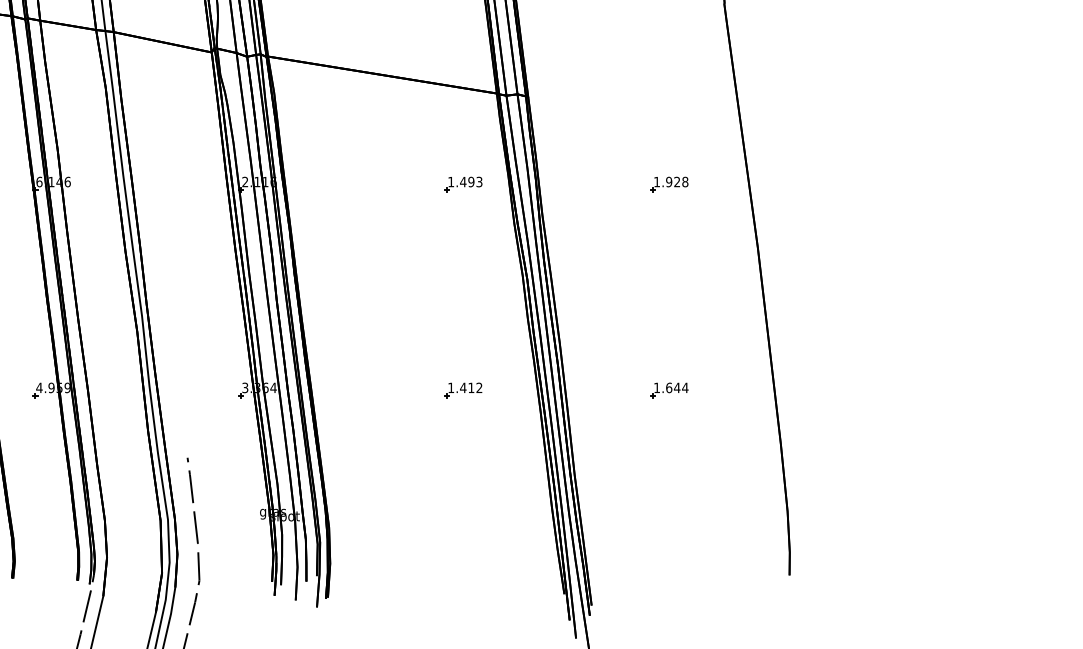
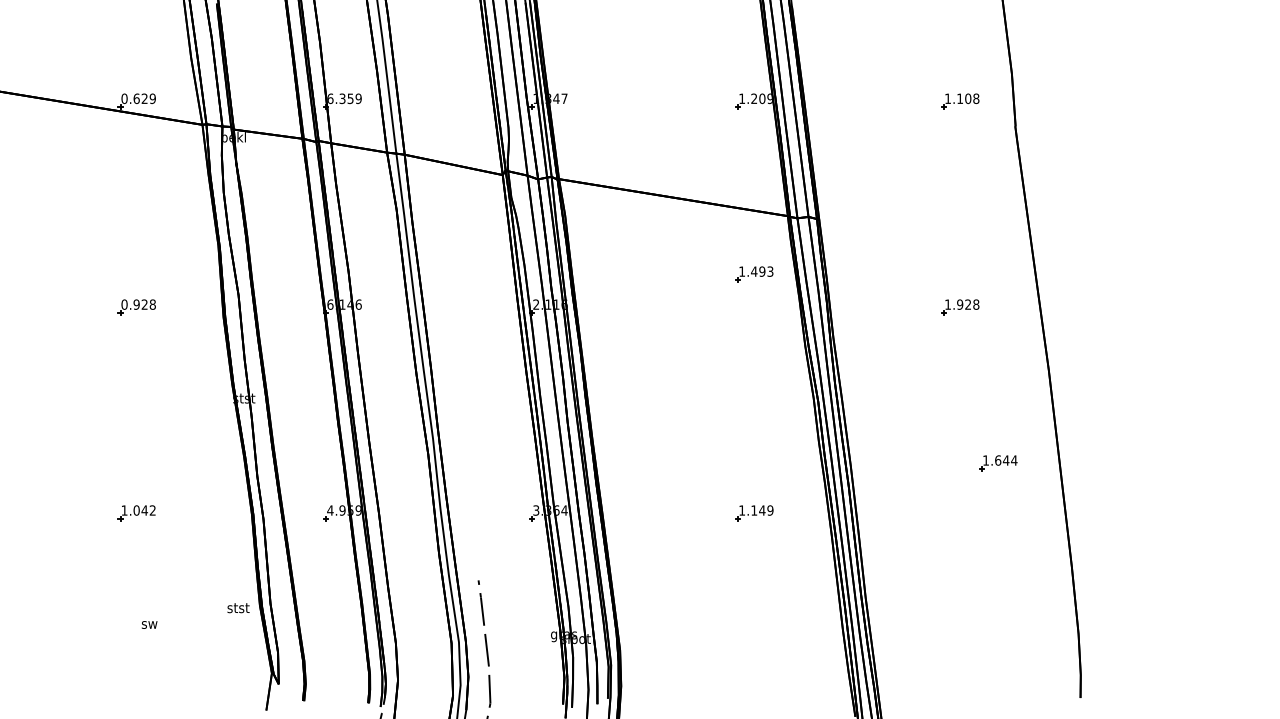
part: (463, 184) -> (754, 274), moved
text: (471, 387) -> (762, 510), 1.412 -> 1.149
part: (669, 390) -> (998, 463), moved

